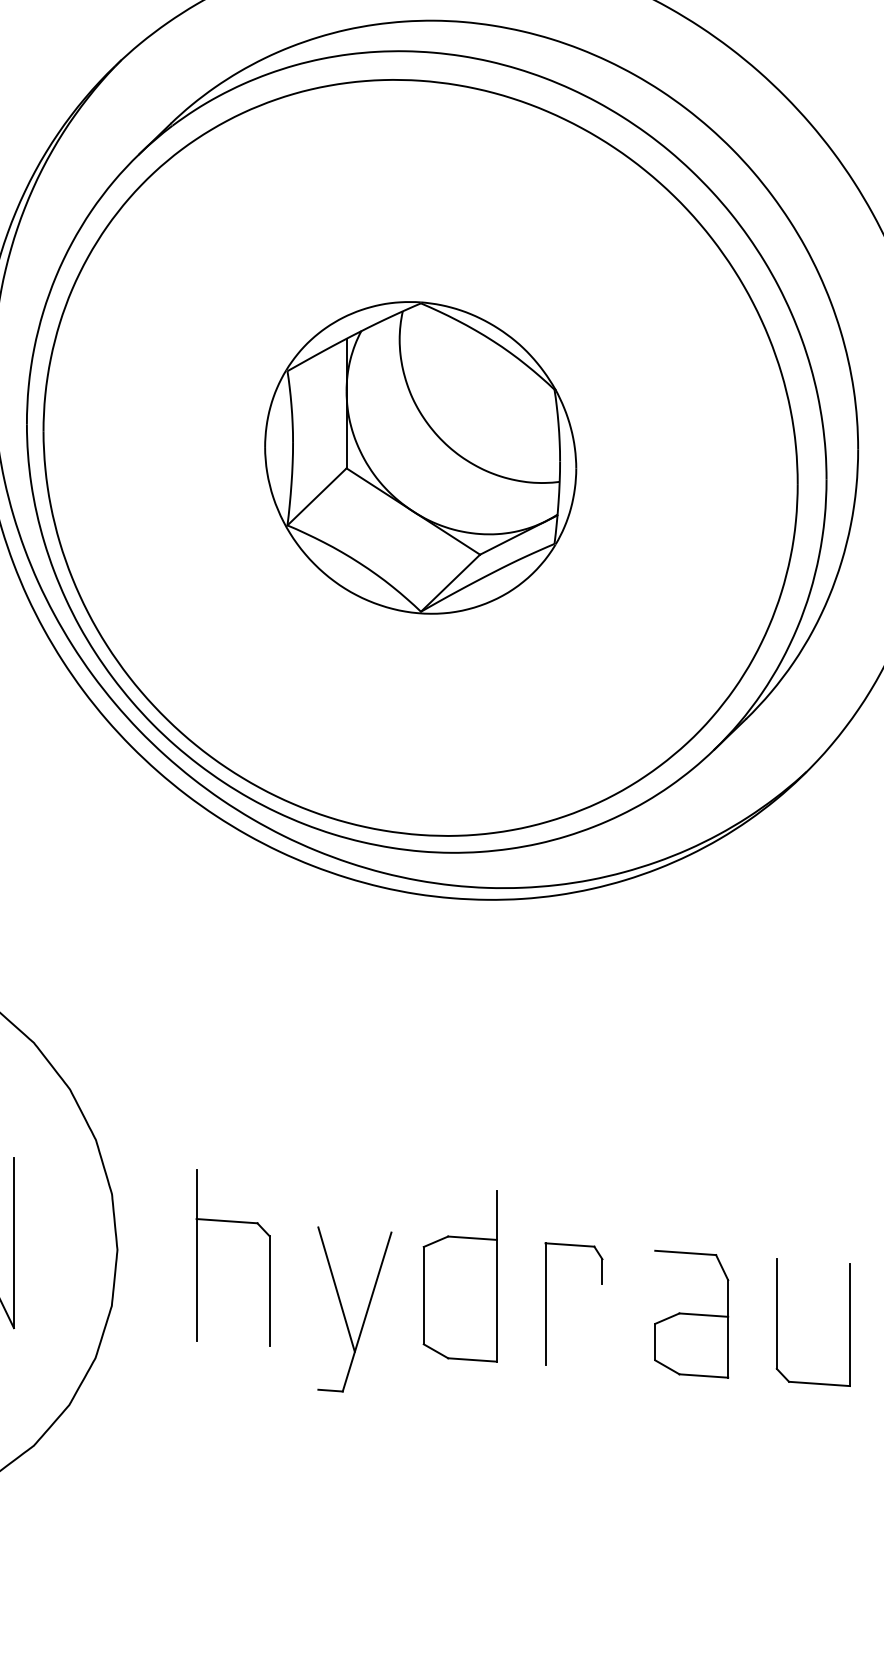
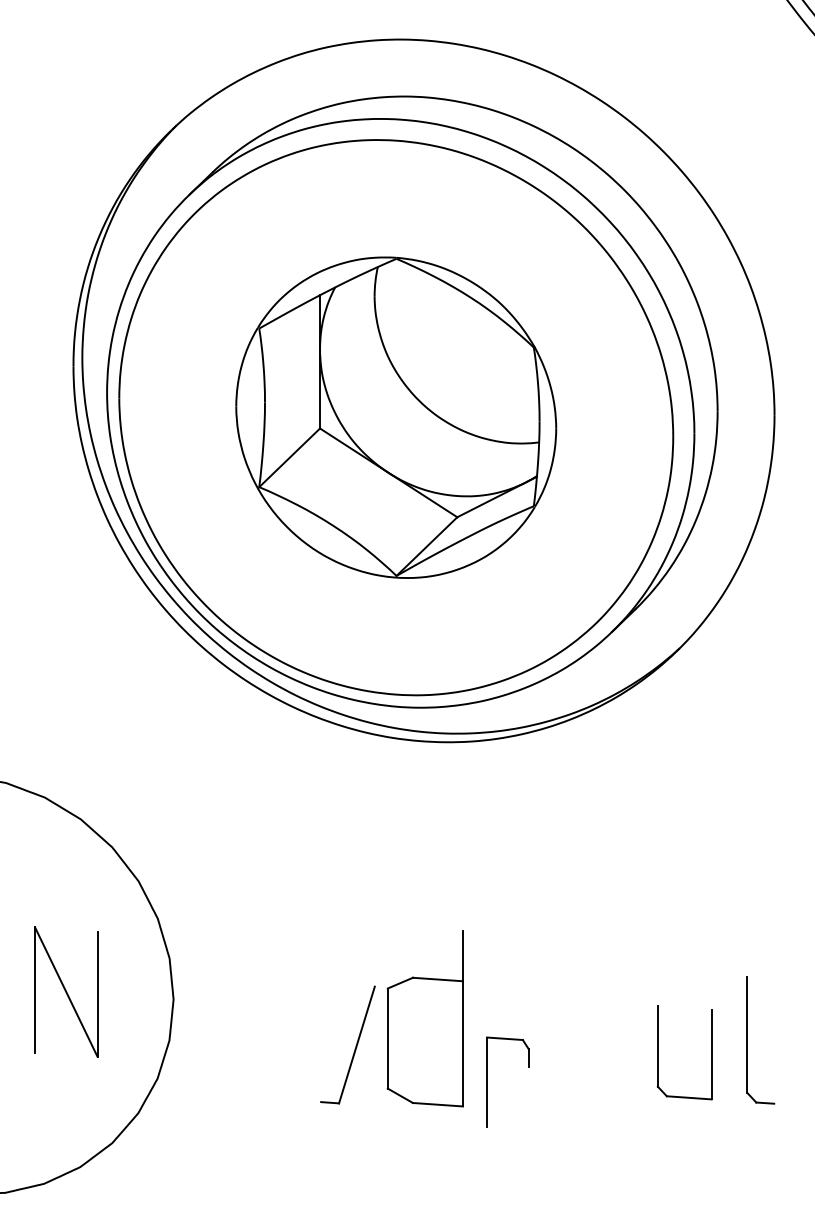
part: (420, 457) -> (396, 417), size x1.4
part: (233, 1222) -> (258, 979), removed
part: (460, 1275) -> (425, 1018), size x1.4
line: (336, 1289) -> (334, 1028), removed
part: (546, 1303) -> (487, 1081), moved
part: (691, 1314) -> (595, 1046), removed

